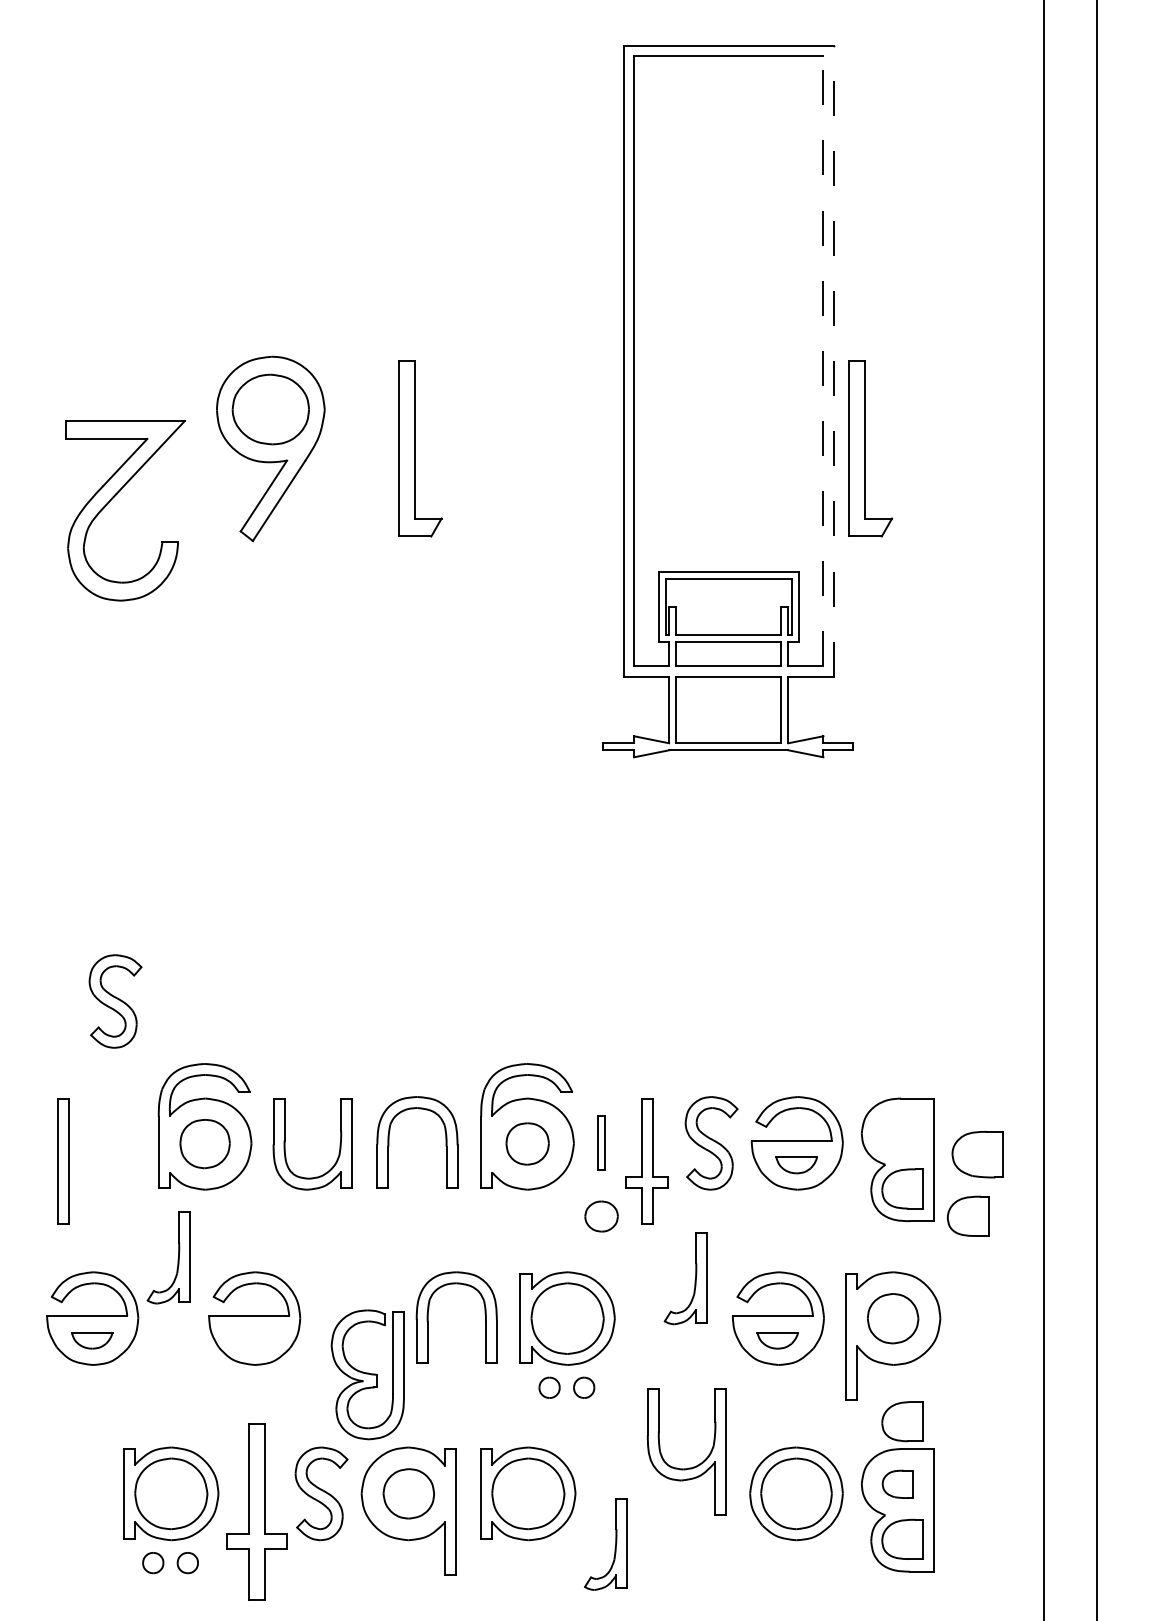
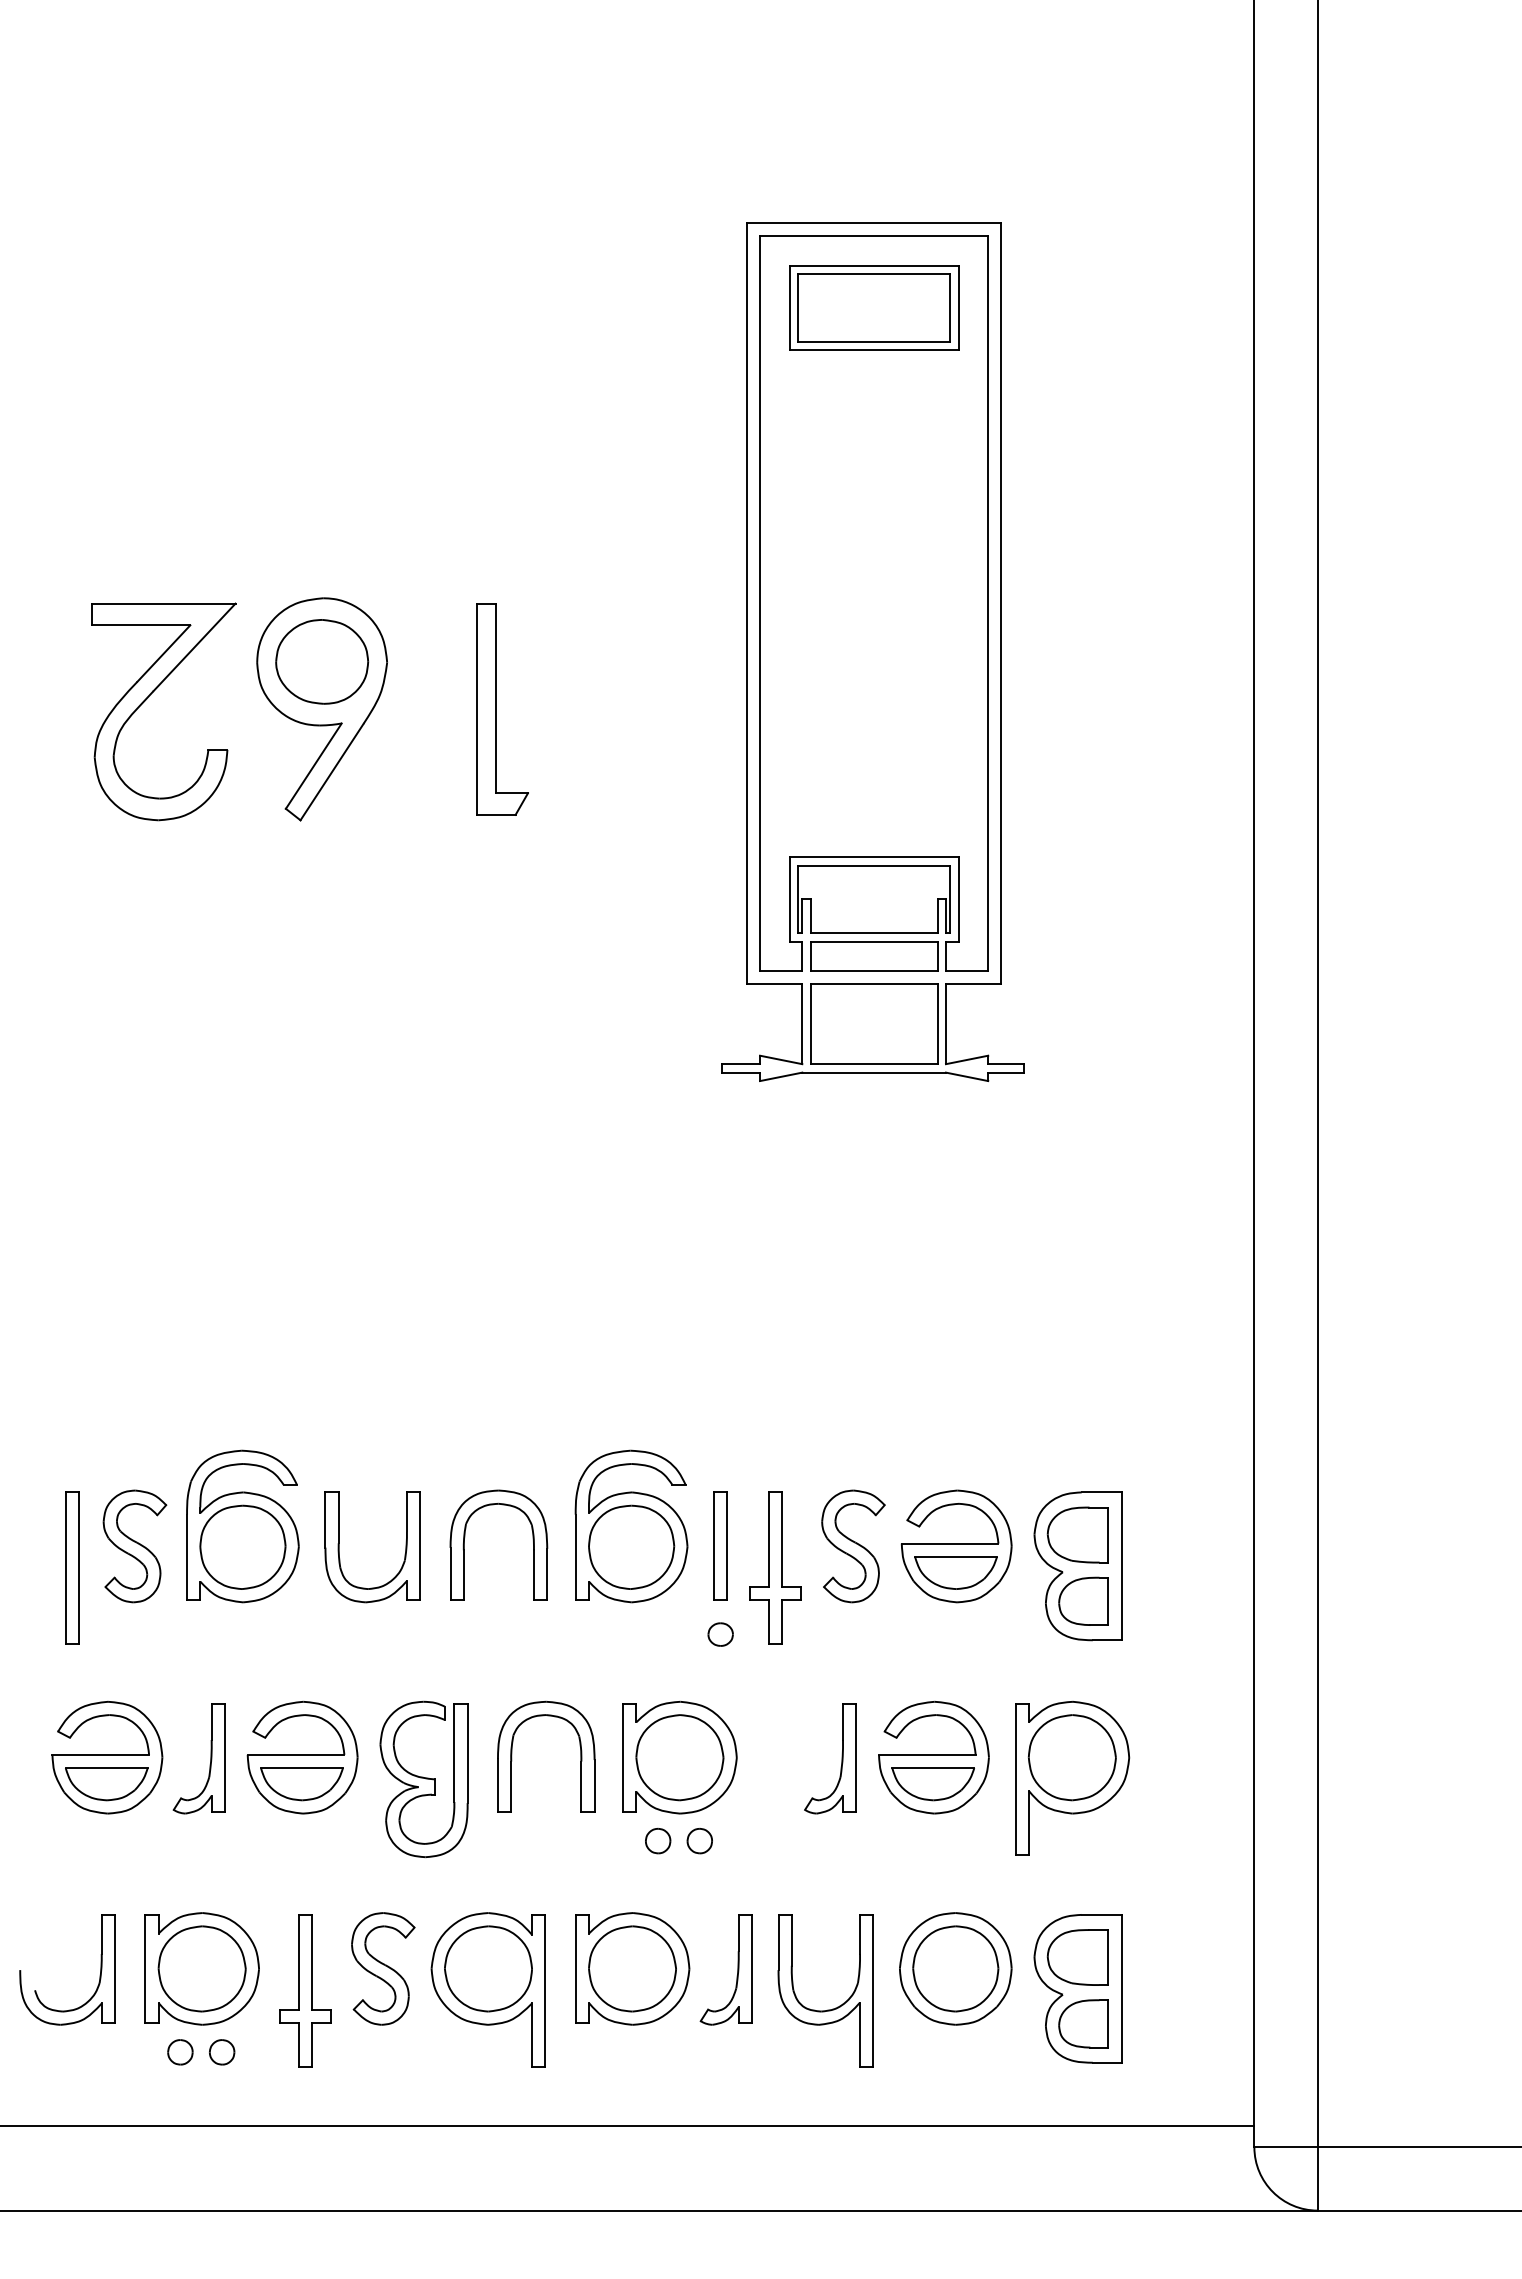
part: (729, 115) -> (874, 307), added
line: (823, 361) -> (988, 603), dashed -> solid
line: (833, 361) -> (1000, 603), dashed -> solid
part: (870, 449) -> (1045, 709), removed
part: (112, 499) -> (148, 698), moved
part: (115, 1001) -> (134, 1546), moved
part: (601, 1142) -> (720, 1545), size x1.67
part: (204, 1143) -> (242, 1546), size x1.43
part: (527, 1143) -> (631, 1546), size x1.67
part: (977, 1154) -> (1077, 1534), moved
part: (796, 1164) -> (955, 1572), size x1.67
part: (968, 1215) -> (1162, 1633), removed
part: (601, 1216) -> (720, 1634), size x0.62
part: (178, 1257) -> (210, 1758), moved
part: (695, 1278) -> (841, 1758), moved
part: (892, 1318) -> (1071, 1757), size x1.43
part: (91, 1340) -> (106, 1784), size x1.67
part: (253, 1340) -> (301, 1784), added
part: (777, 1340) -> (932, 1784), size x1.67
part: (367, 1374) -> (423, 1779), moved
part: (902, 1421) -> (1083, 1881), removed
part: (688, 1467) -> (827, 2009), moved
part: (897, 1484) -> (1077, 1957), size x1.67
part: (408, 1493) -> (488, 1968), size x1.43
part: (86, 1499) -> (99, 1975), added
part: (257, 1511) -> (305, 1990), size x0.71
part: (615, 1544) -> (737, 1969), moved

